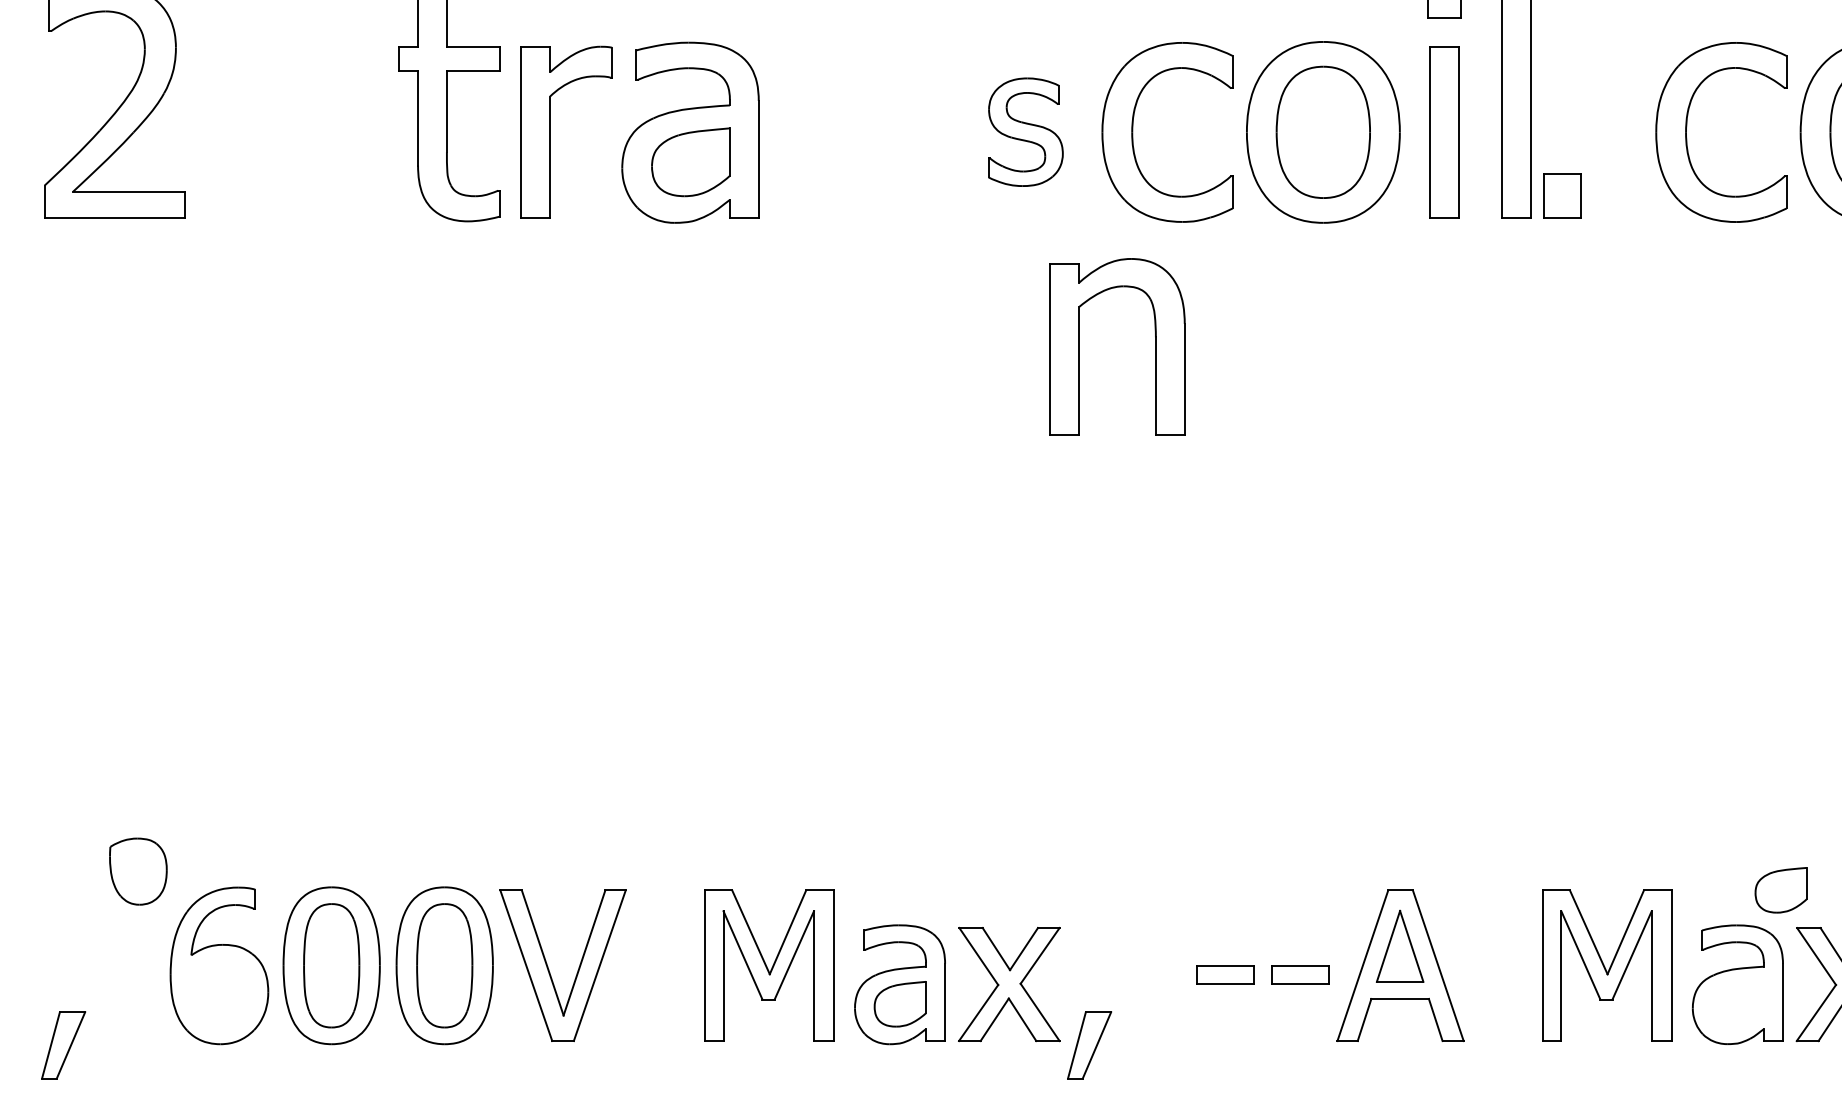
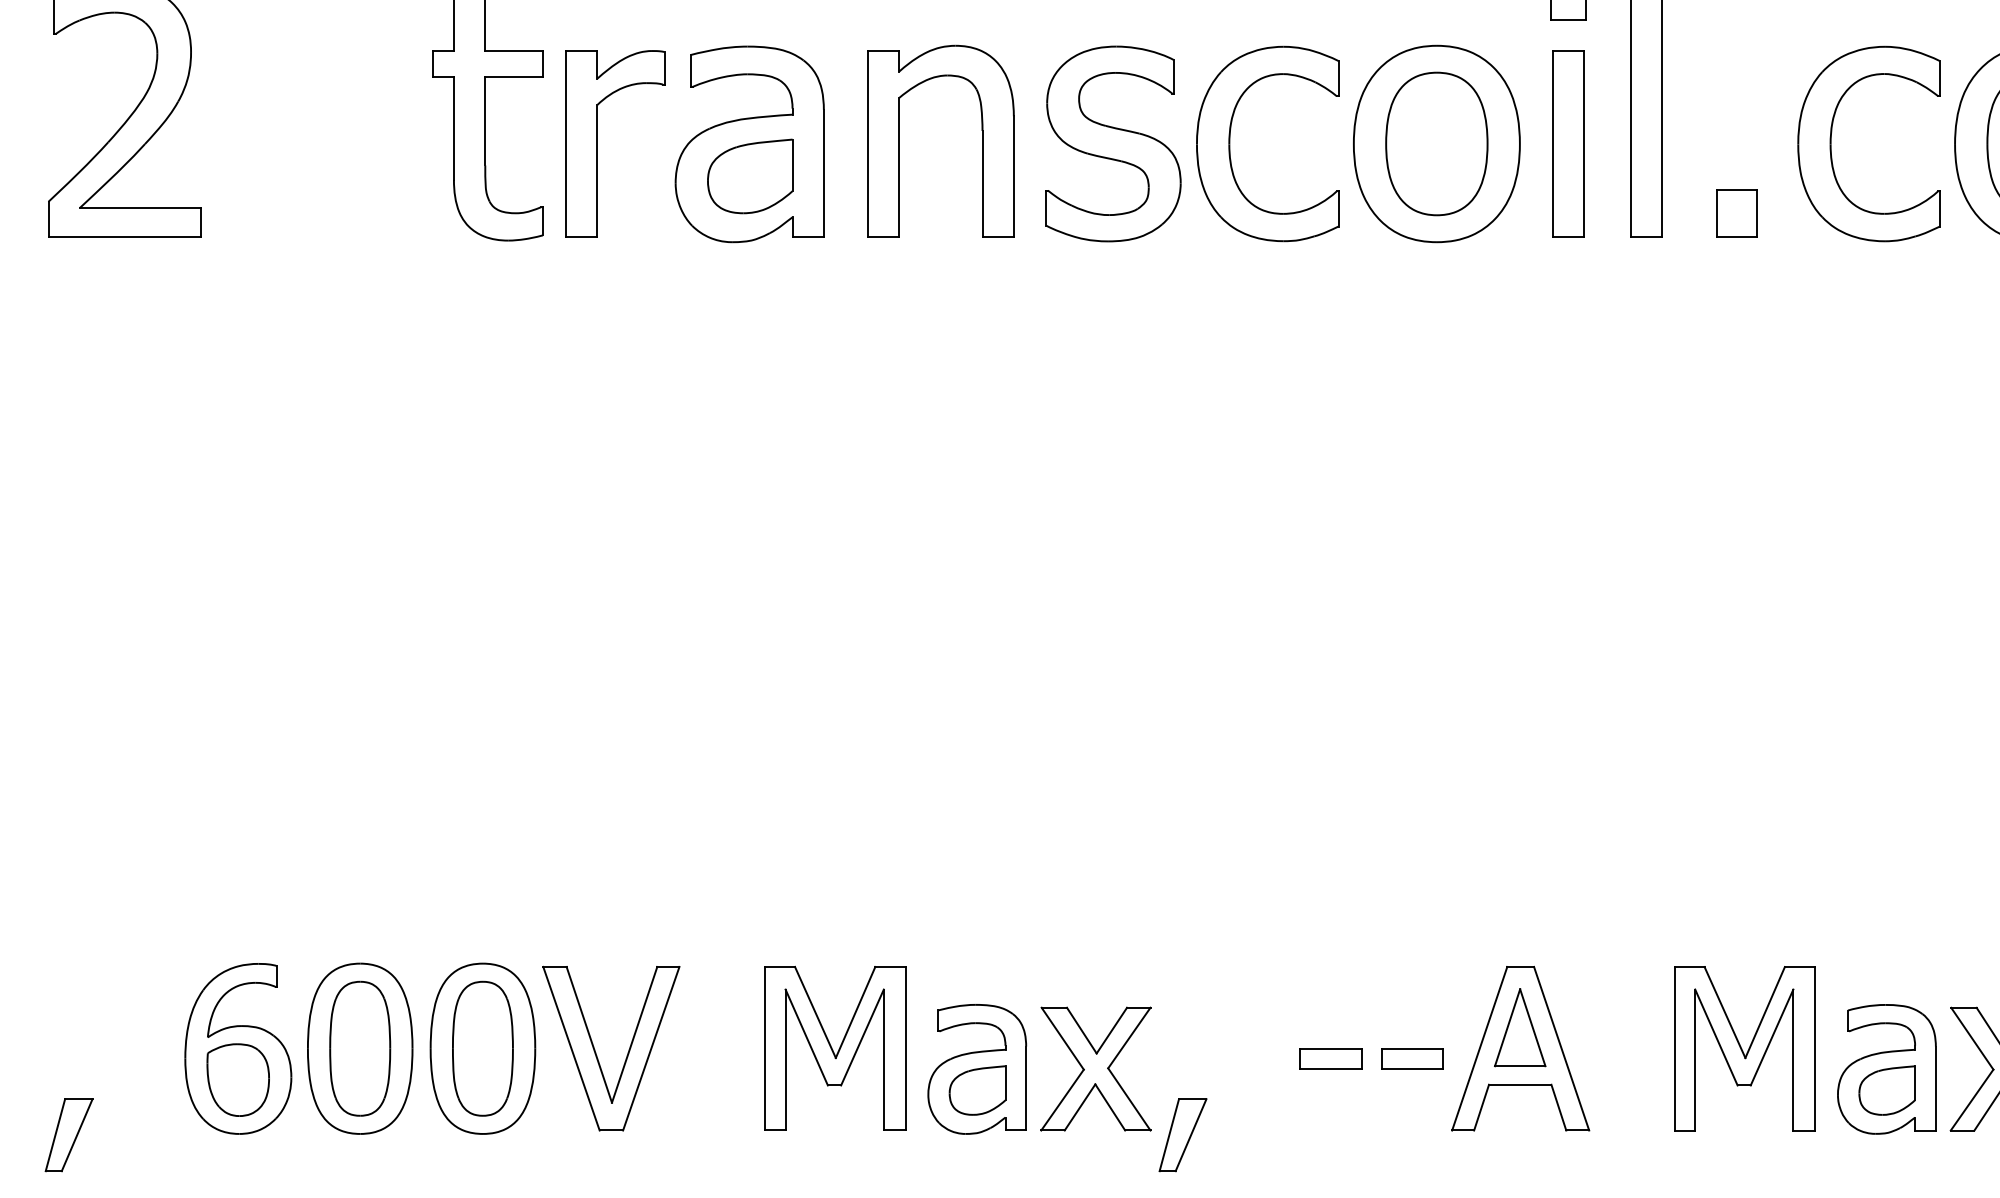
part: (1025, 131) -> (1113, 143), size x1.67
part: (1562, 195) -> (1736, 212), moved
part: (1079, 346) -> (899, 140), moved
part: (138, 871) -> (238, 1079), moved
part: (1780, 890) -> (1886, 1090), moved

